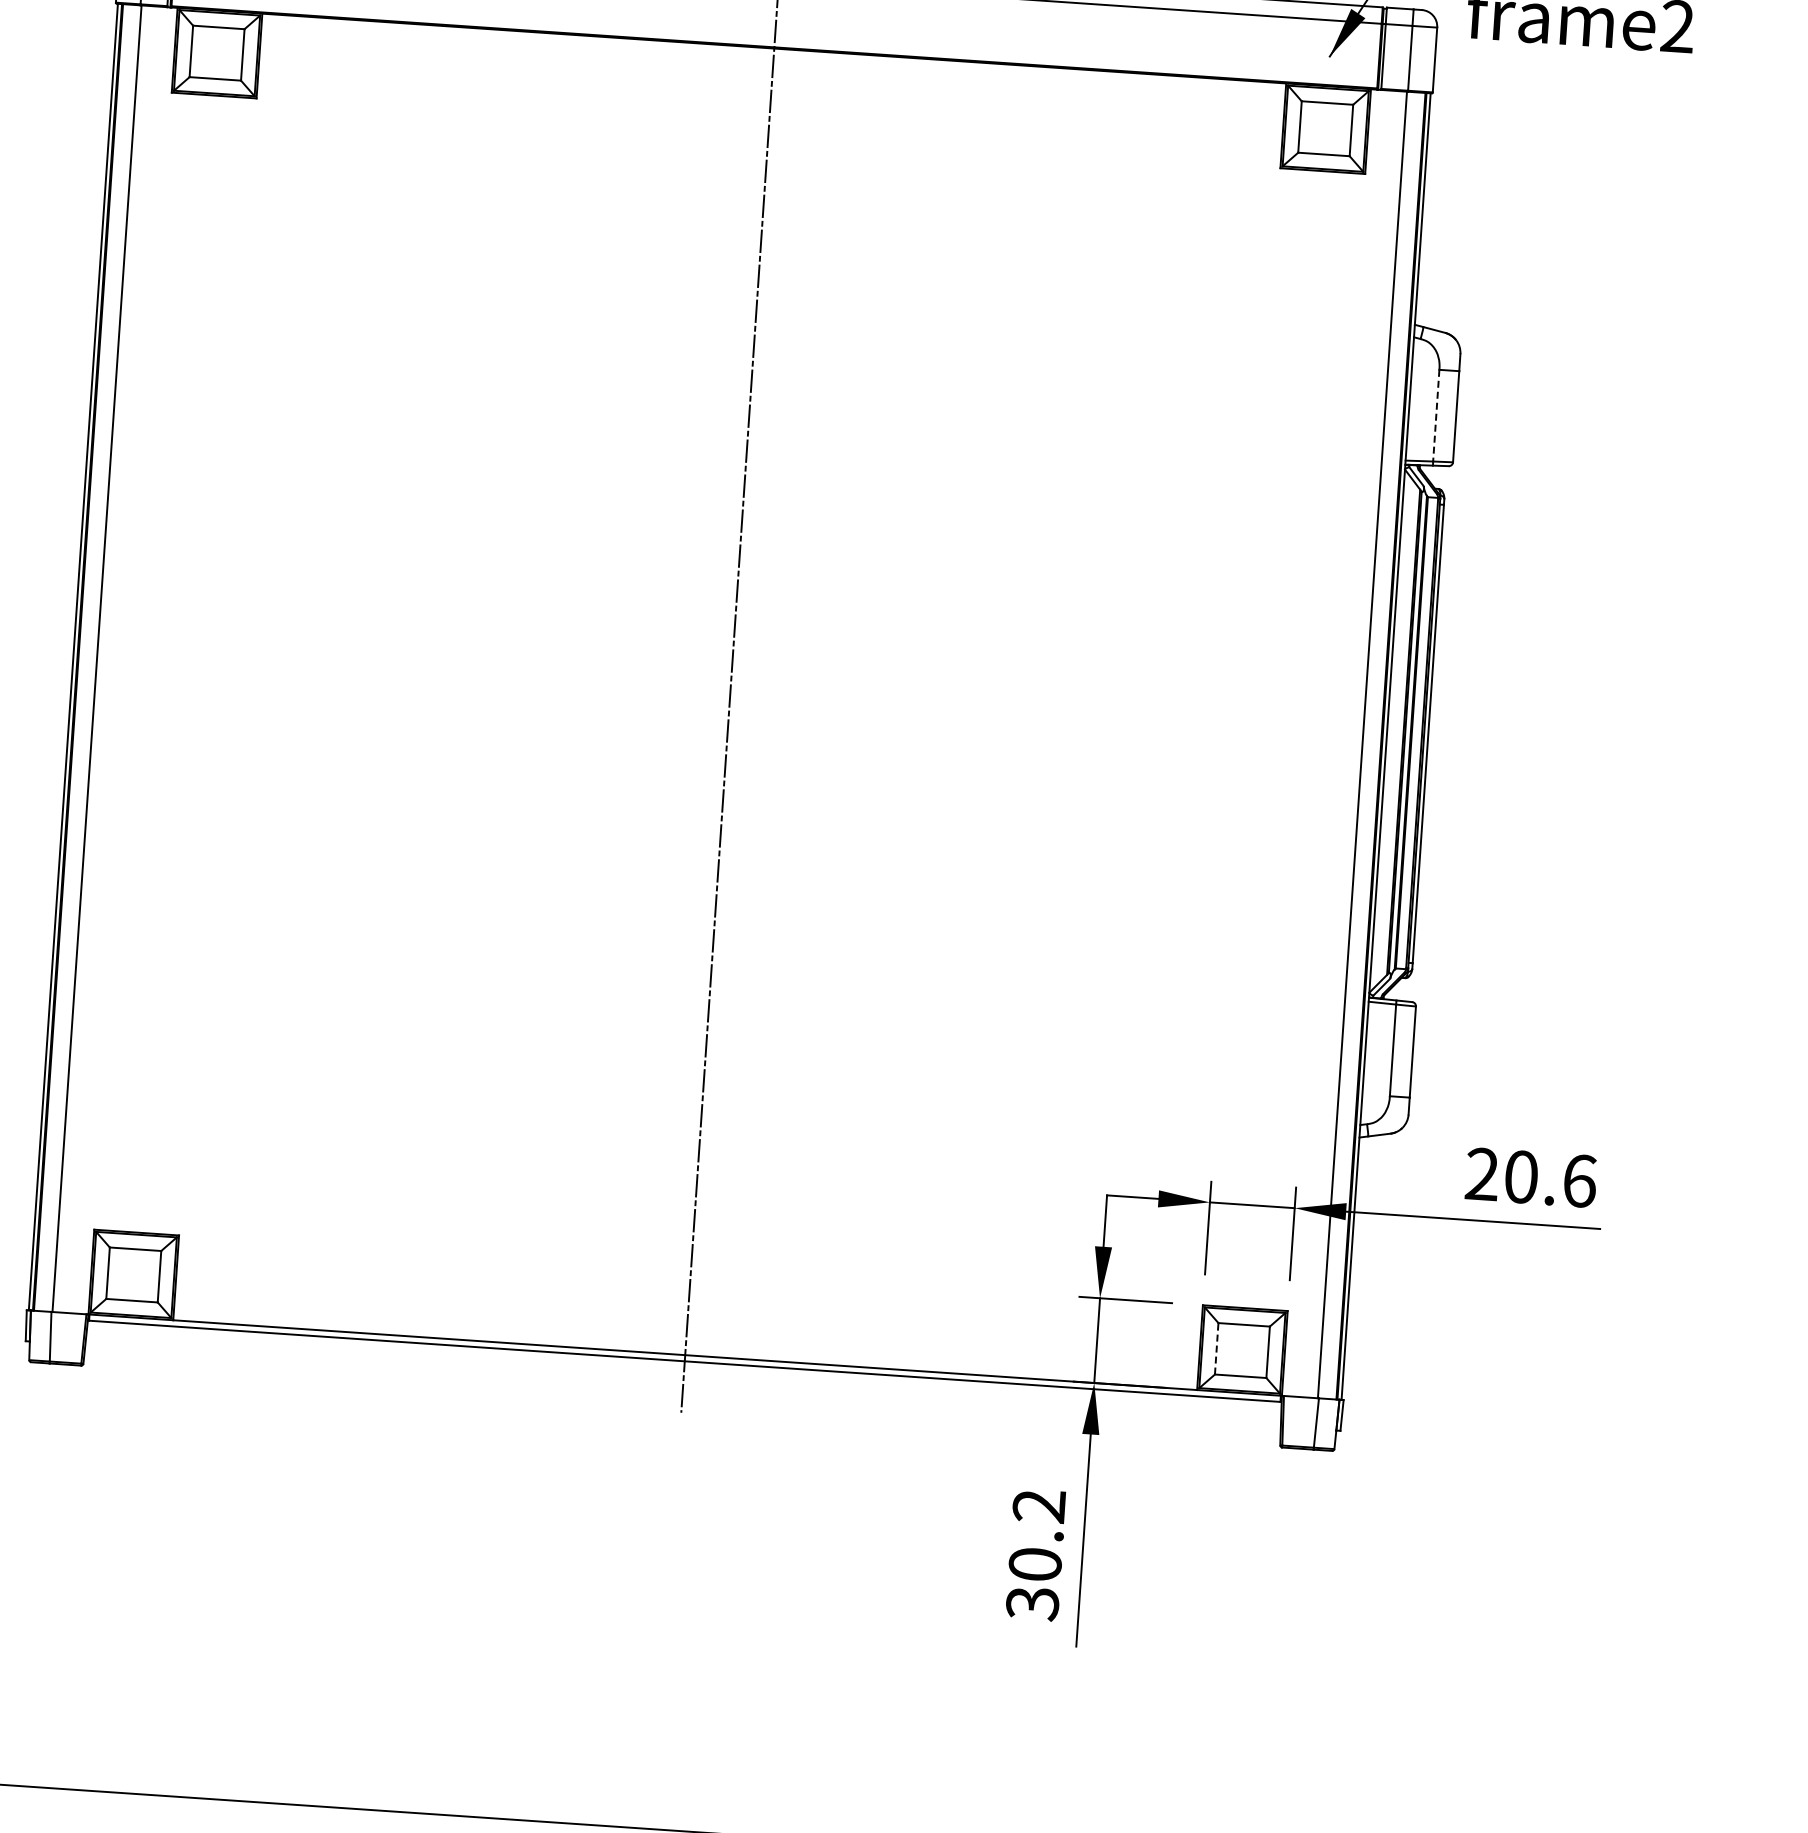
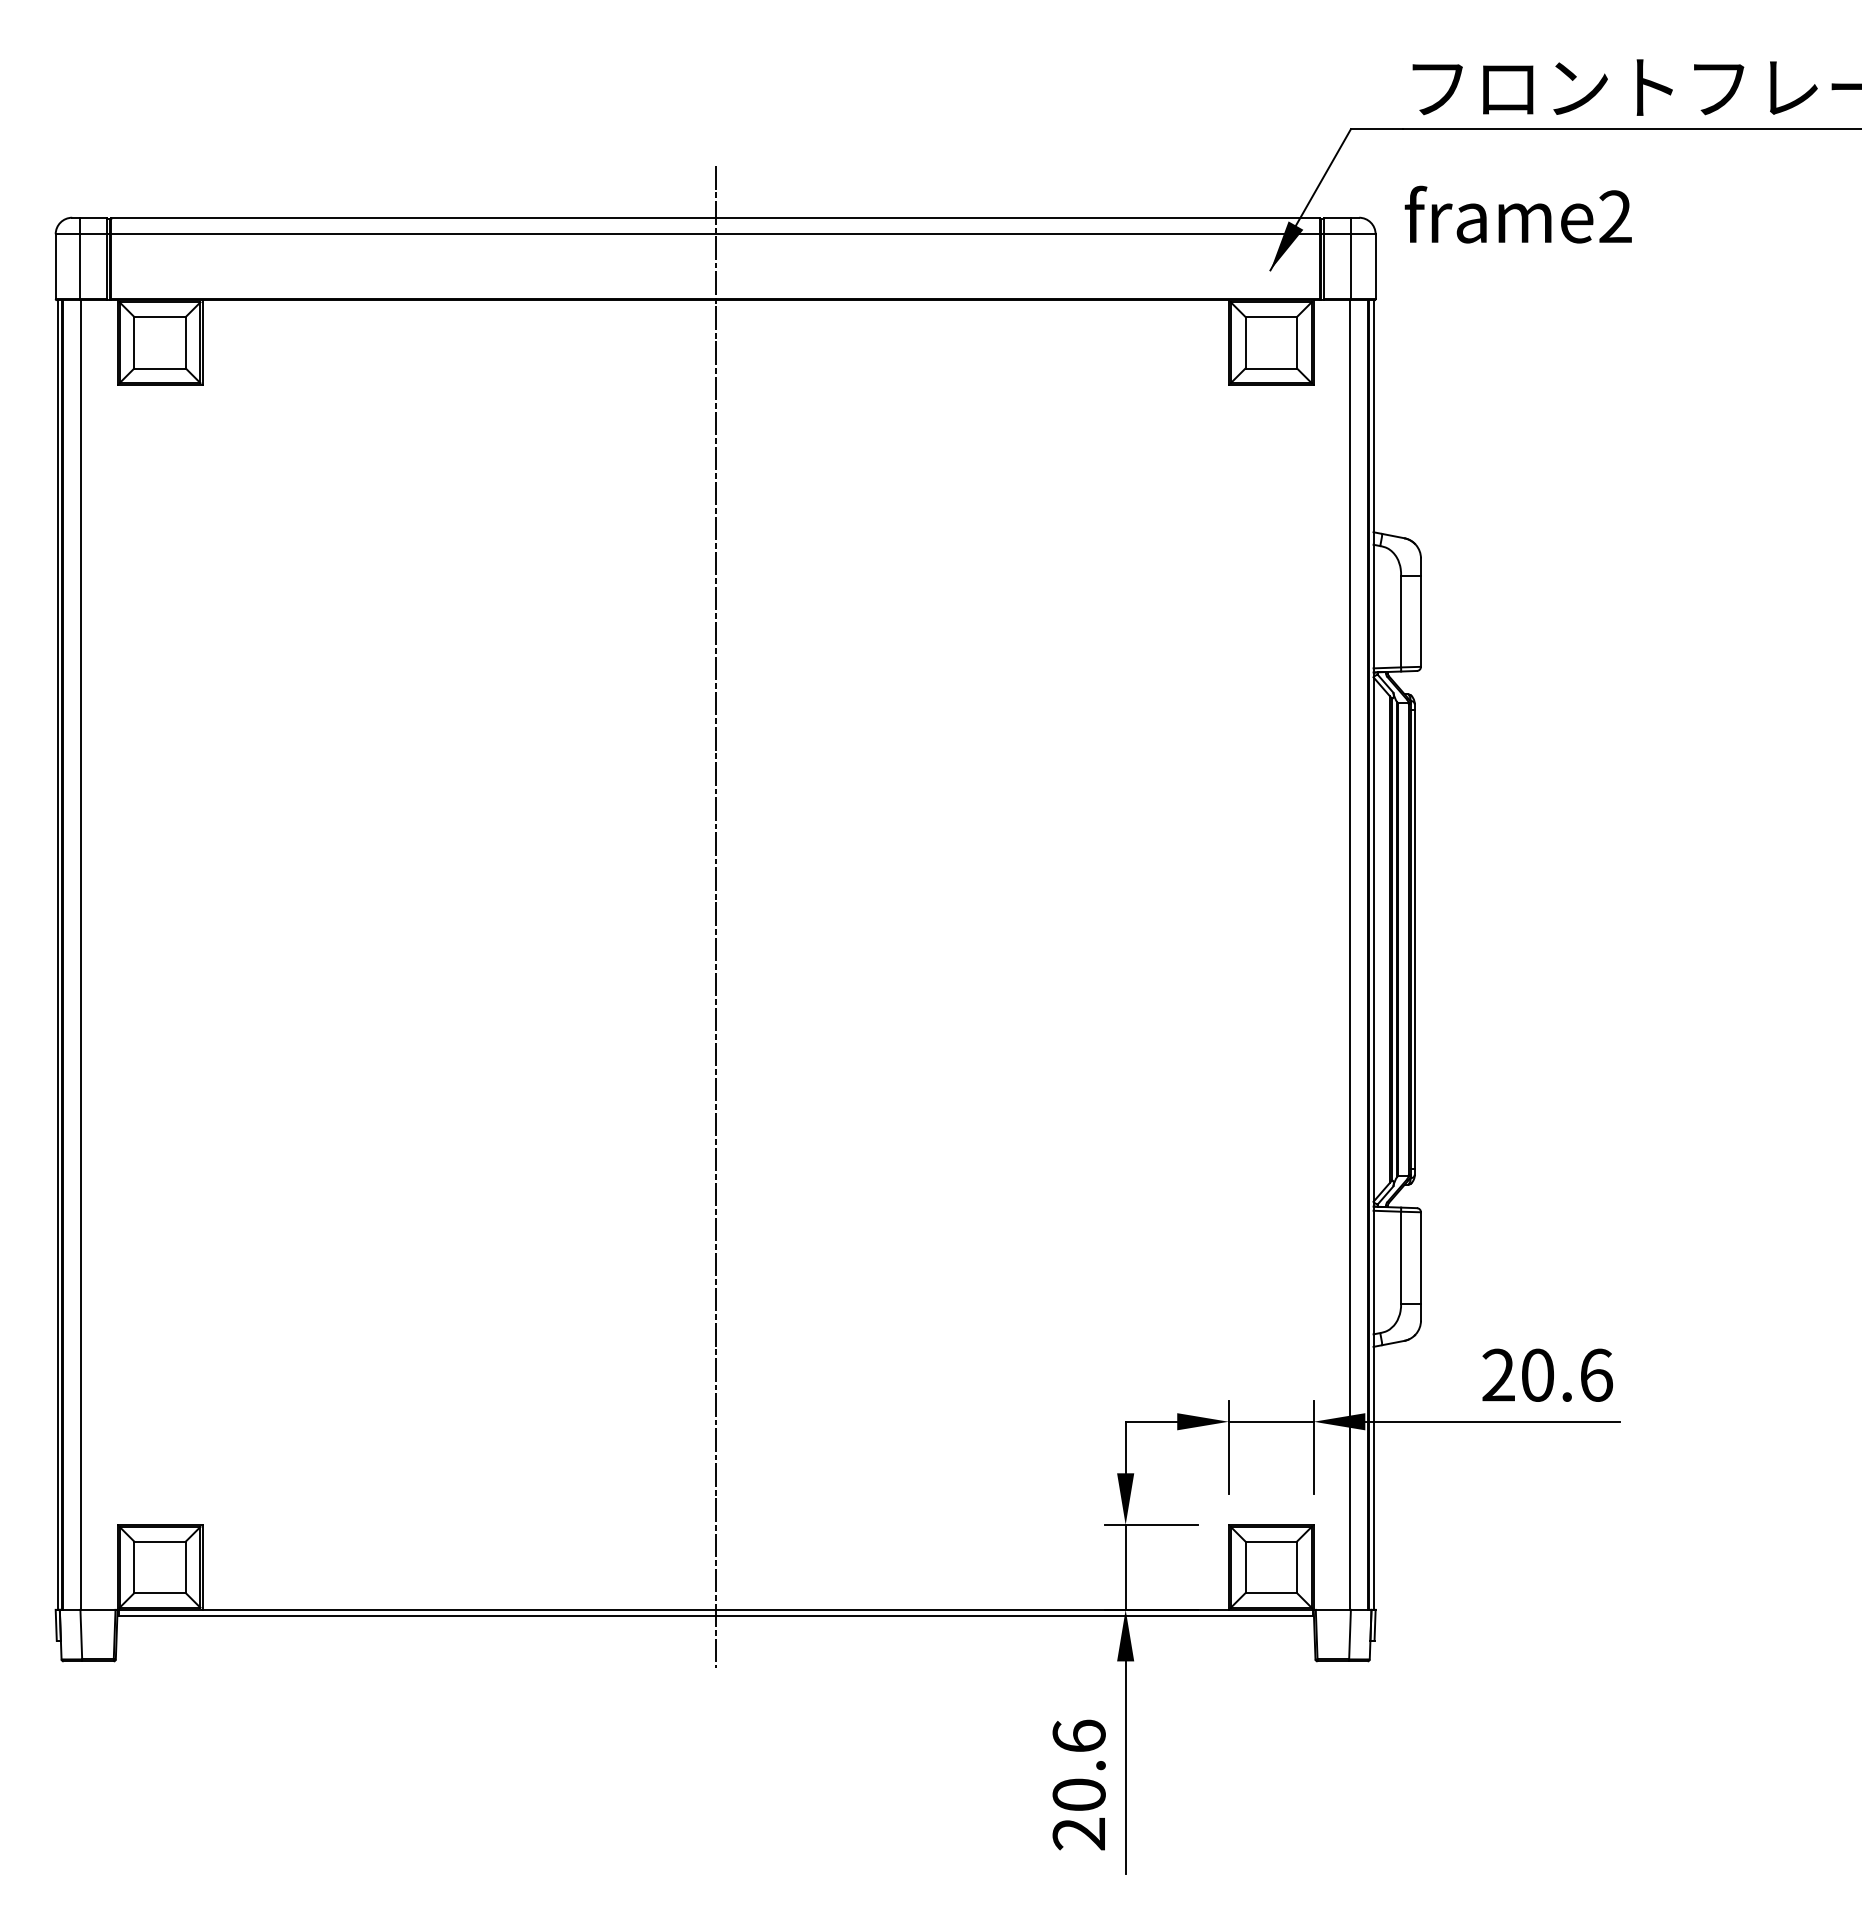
line: (1436, 415) -> (1401, 621), dashed -> solid
line: (1216, 1348) -> (1245, 1567), dashed -> solid
text: (1035, 1555) -> (1078, 1785), 30.2 -> 20.6

